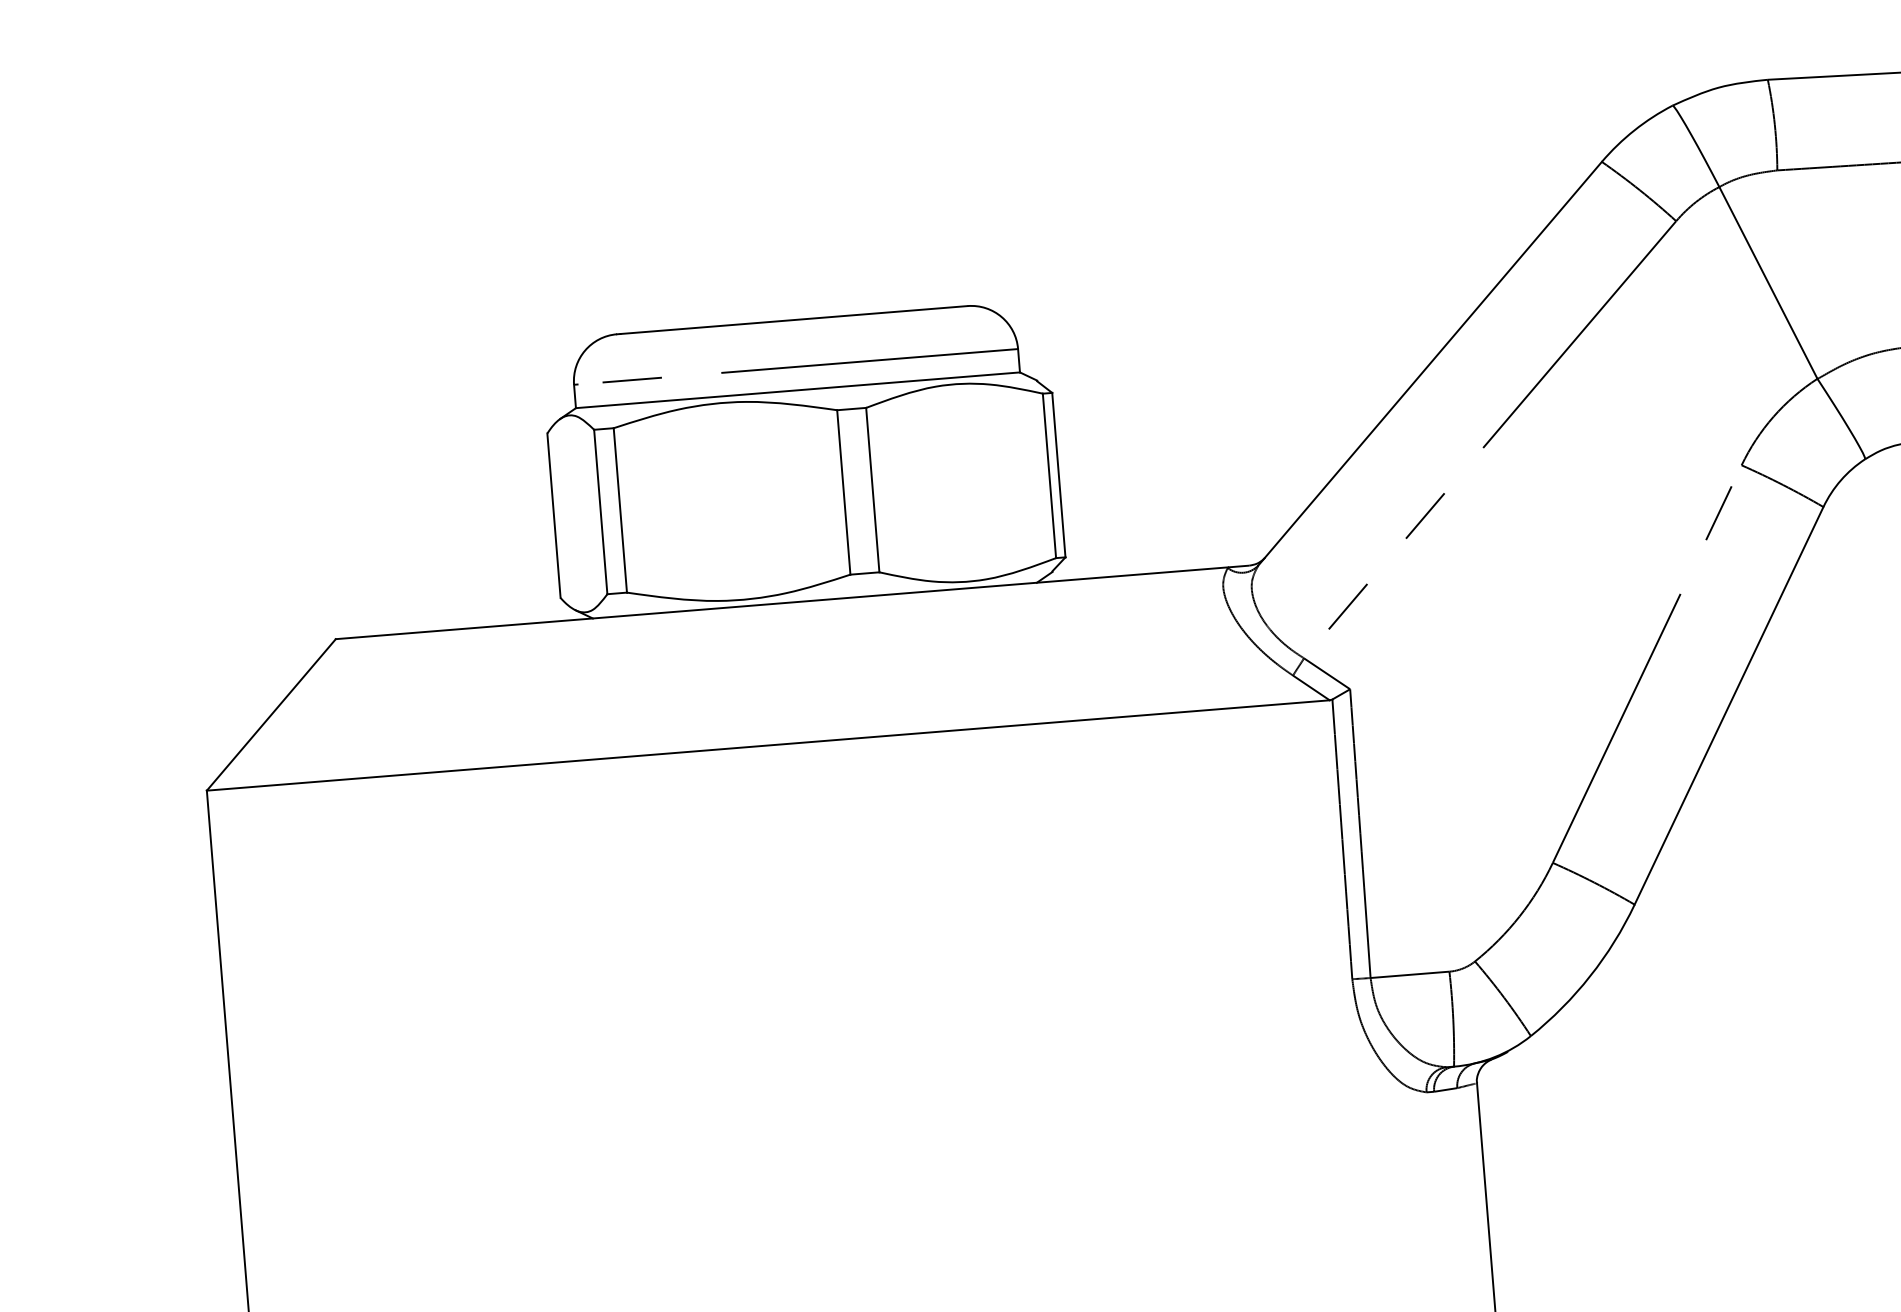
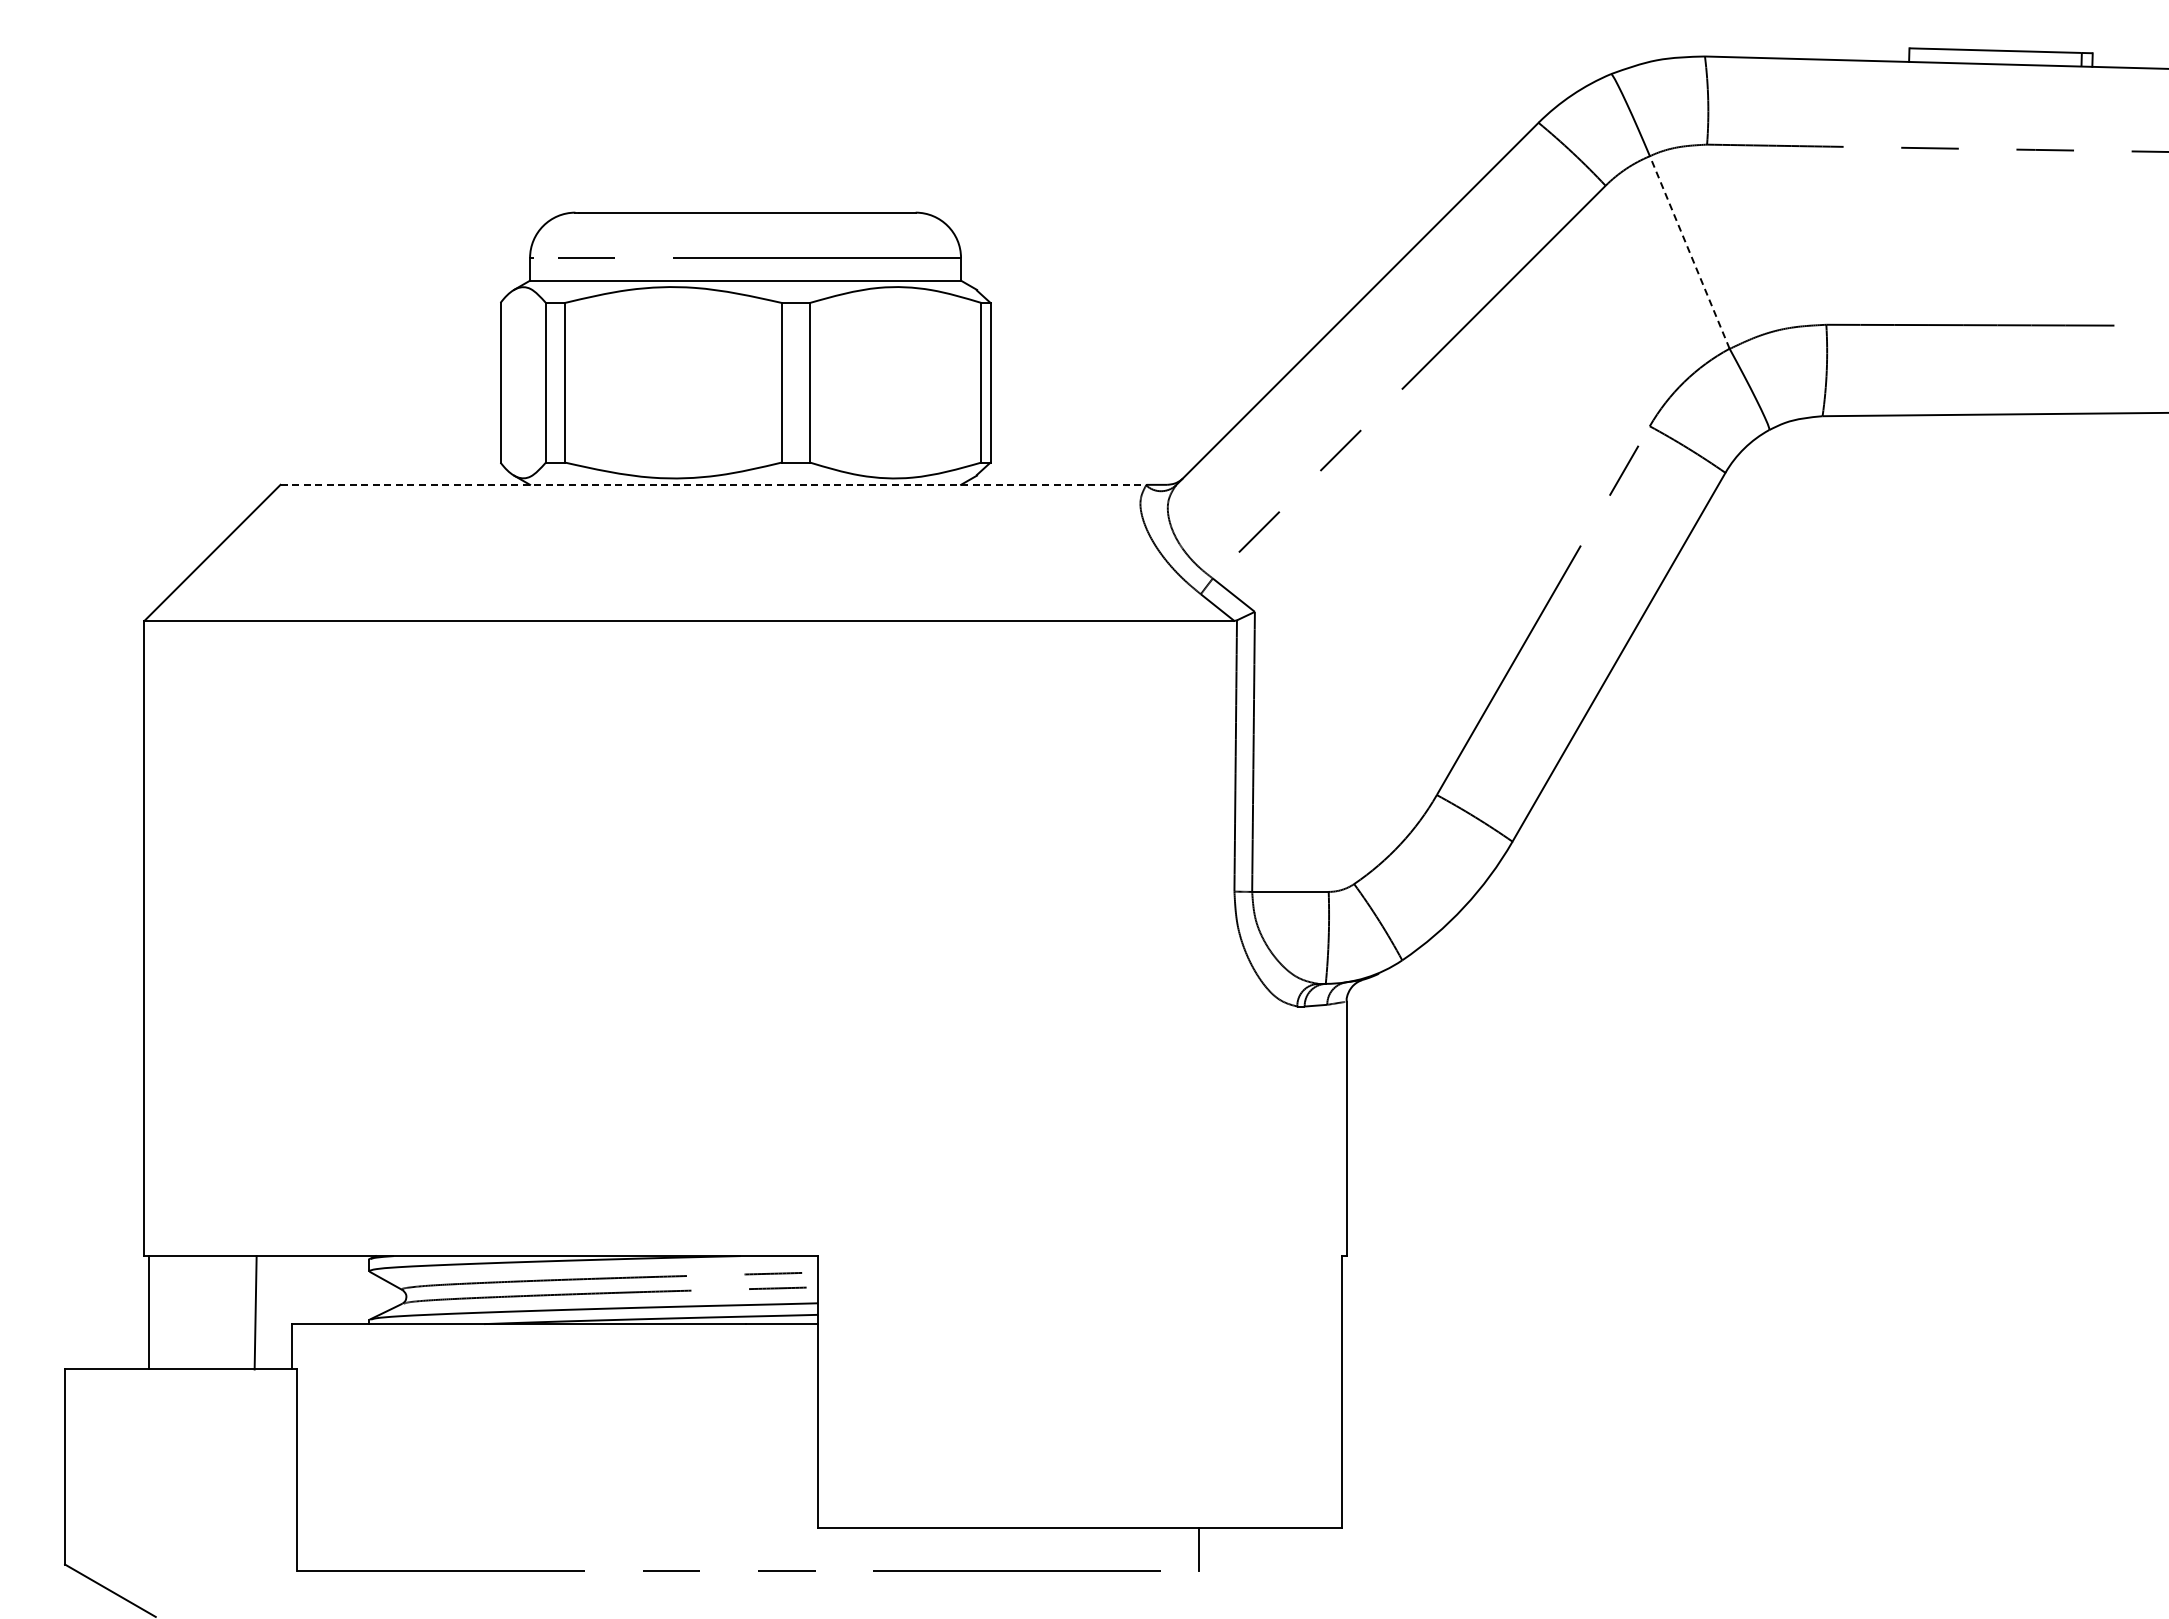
line: (1768, 282) -> (1689, 252), solid -> dashed
line: (782, 602) -> (714, 484), solid -> dashed

